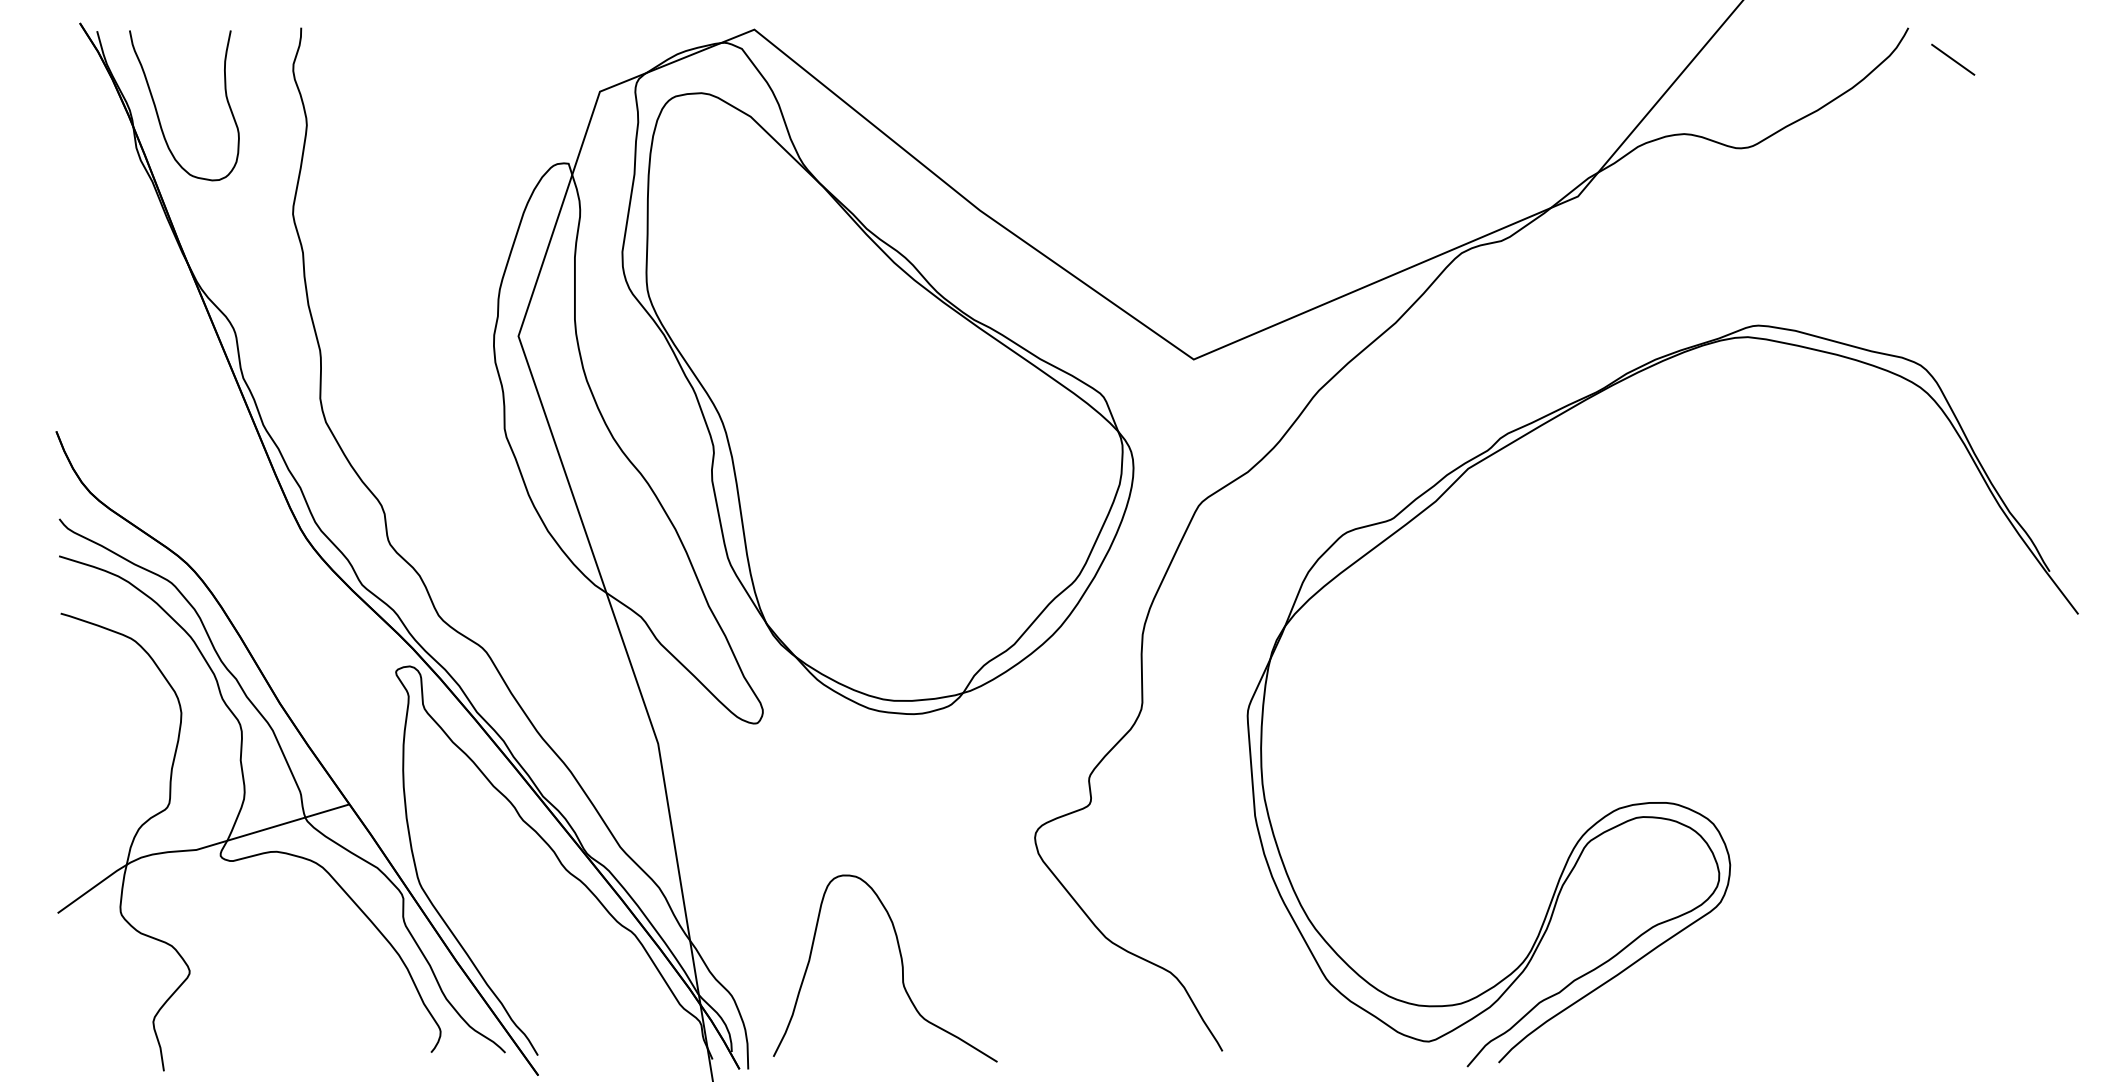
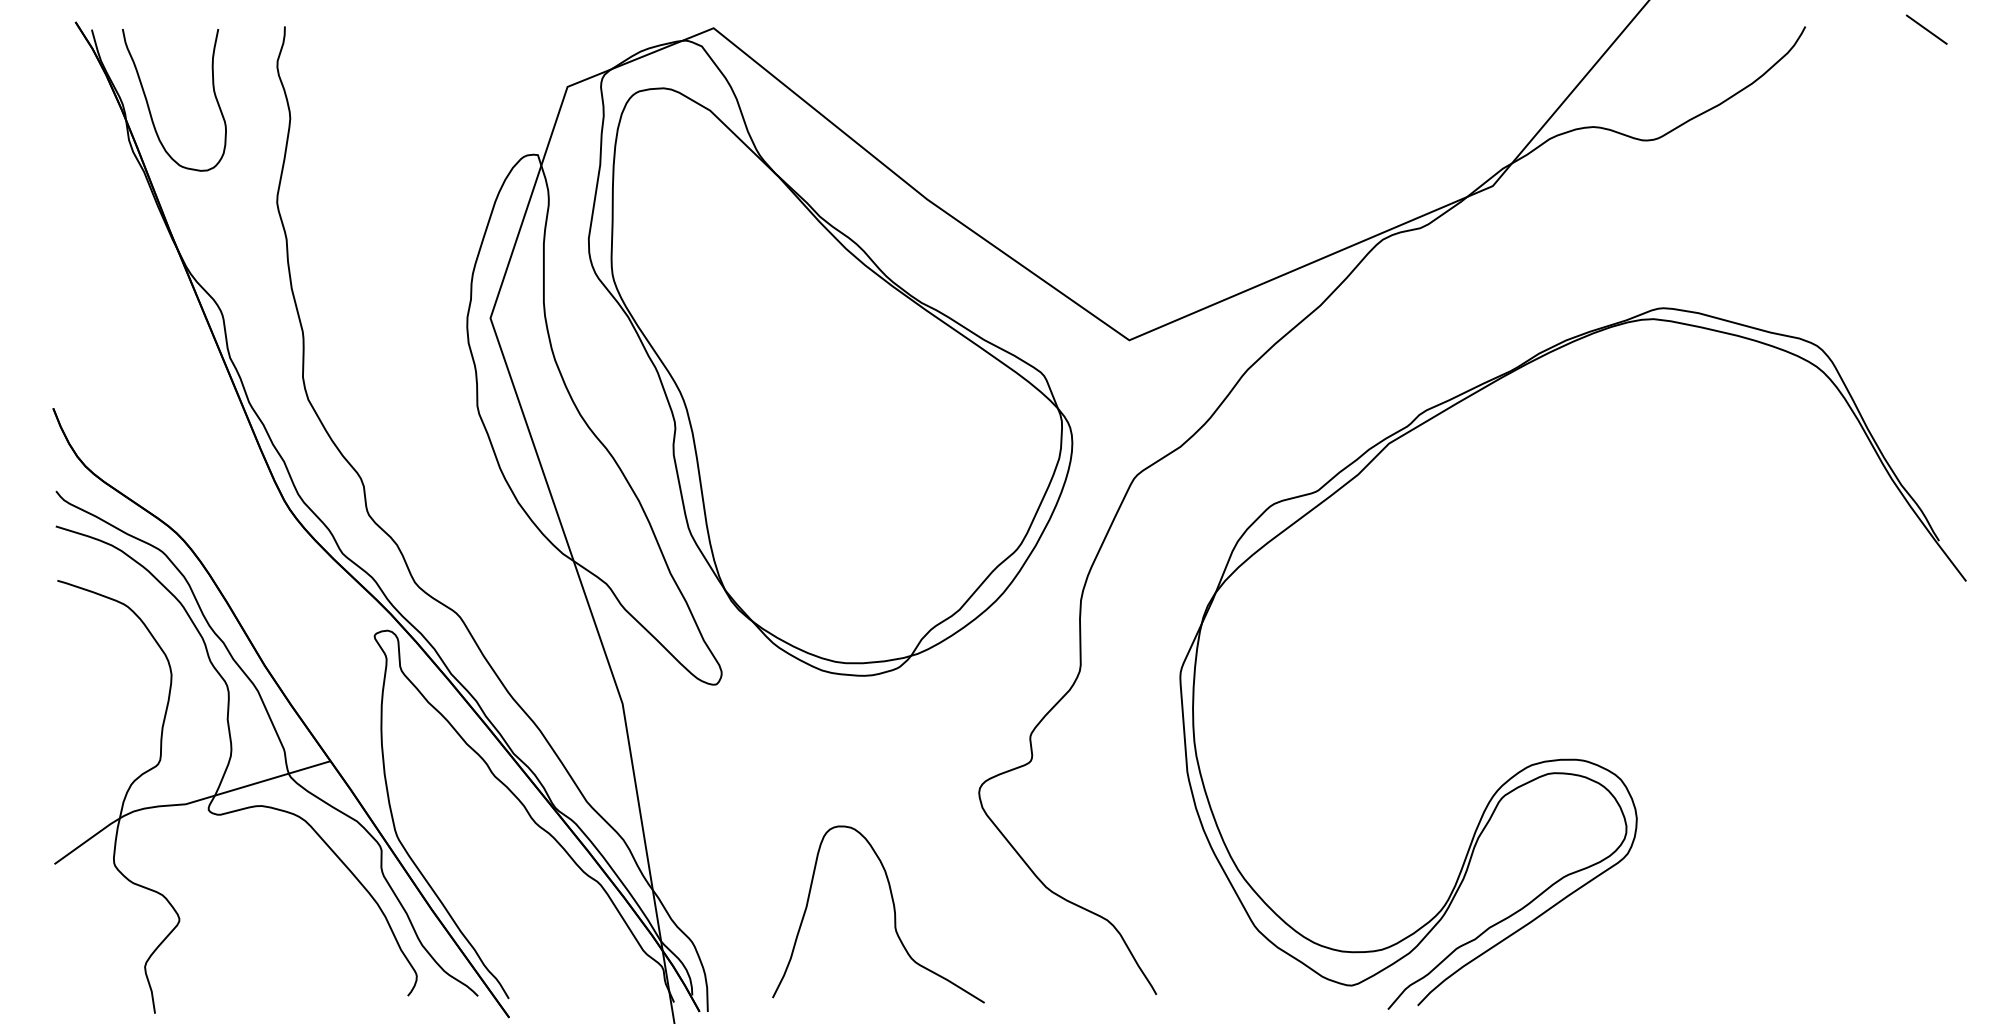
line: (1952, 59) -> (1926, 29), moved
curve: (901, 964) -> (893, 910), moved

